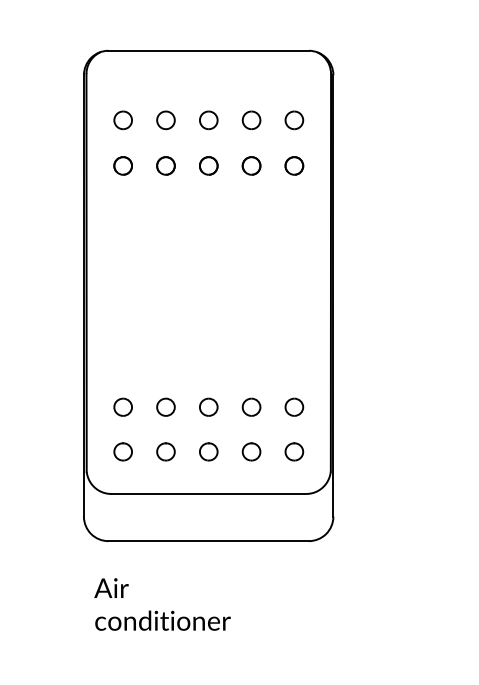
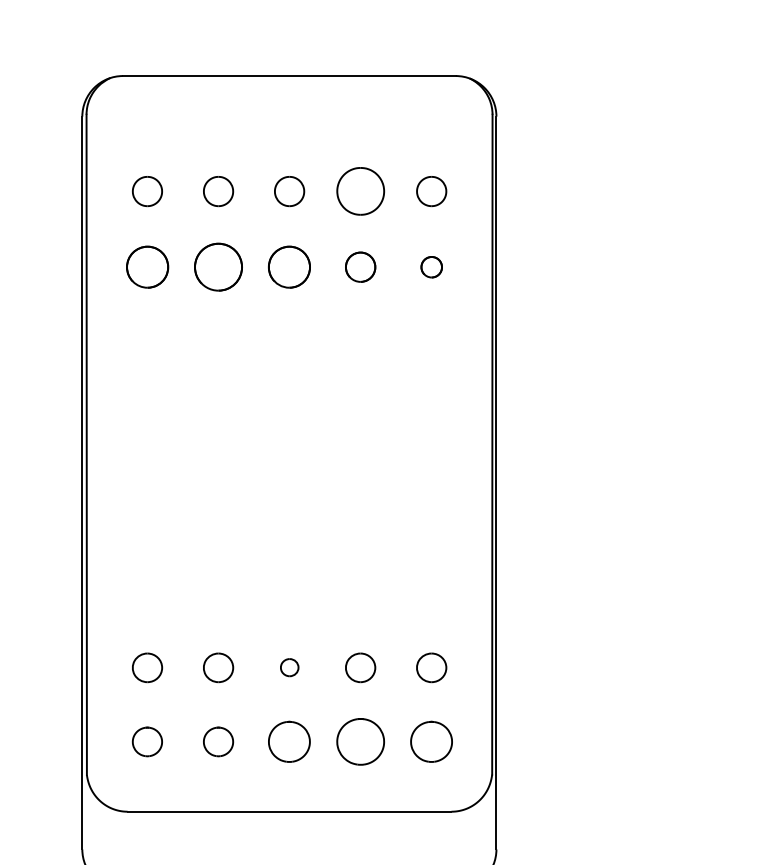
part: (251, 120) -> (360, 191), size x1.6
part: (122, 165) -> (146, 266), size x1.4
part: (165, 165) -> (217, 266), size x1.6
part: (208, 165) -> (289, 266), size x1.4
part: (294, 165) -> (431, 266), size x0.7
part: (208, 406) -> (289, 666), size x0.6
part: (208, 451) -> (289, 741), size x1.4
part: (251, 451) -> (360, 741), size x1.6
part: (294, 451) -> (431, 741), size x1.4

